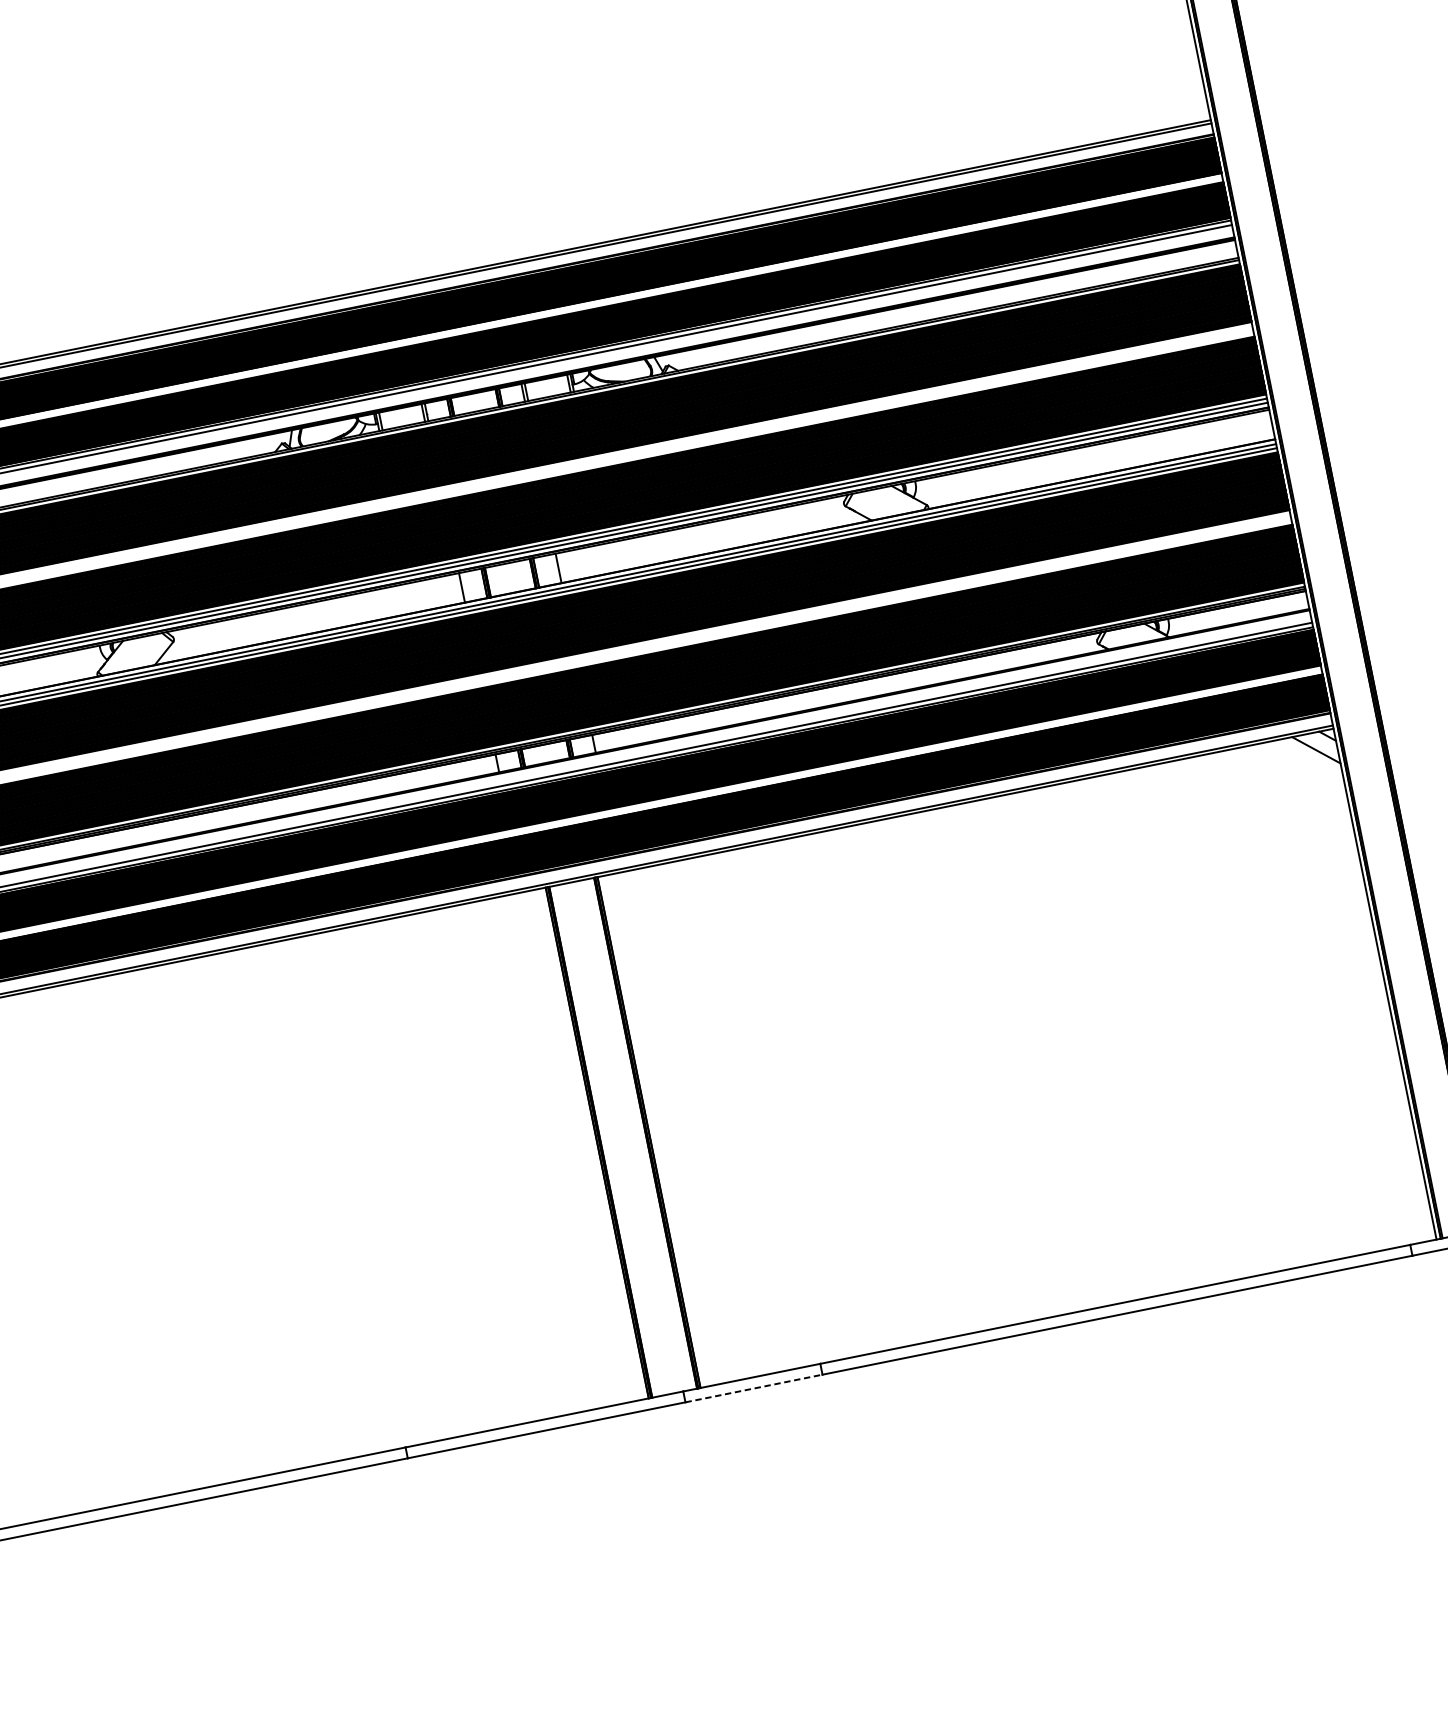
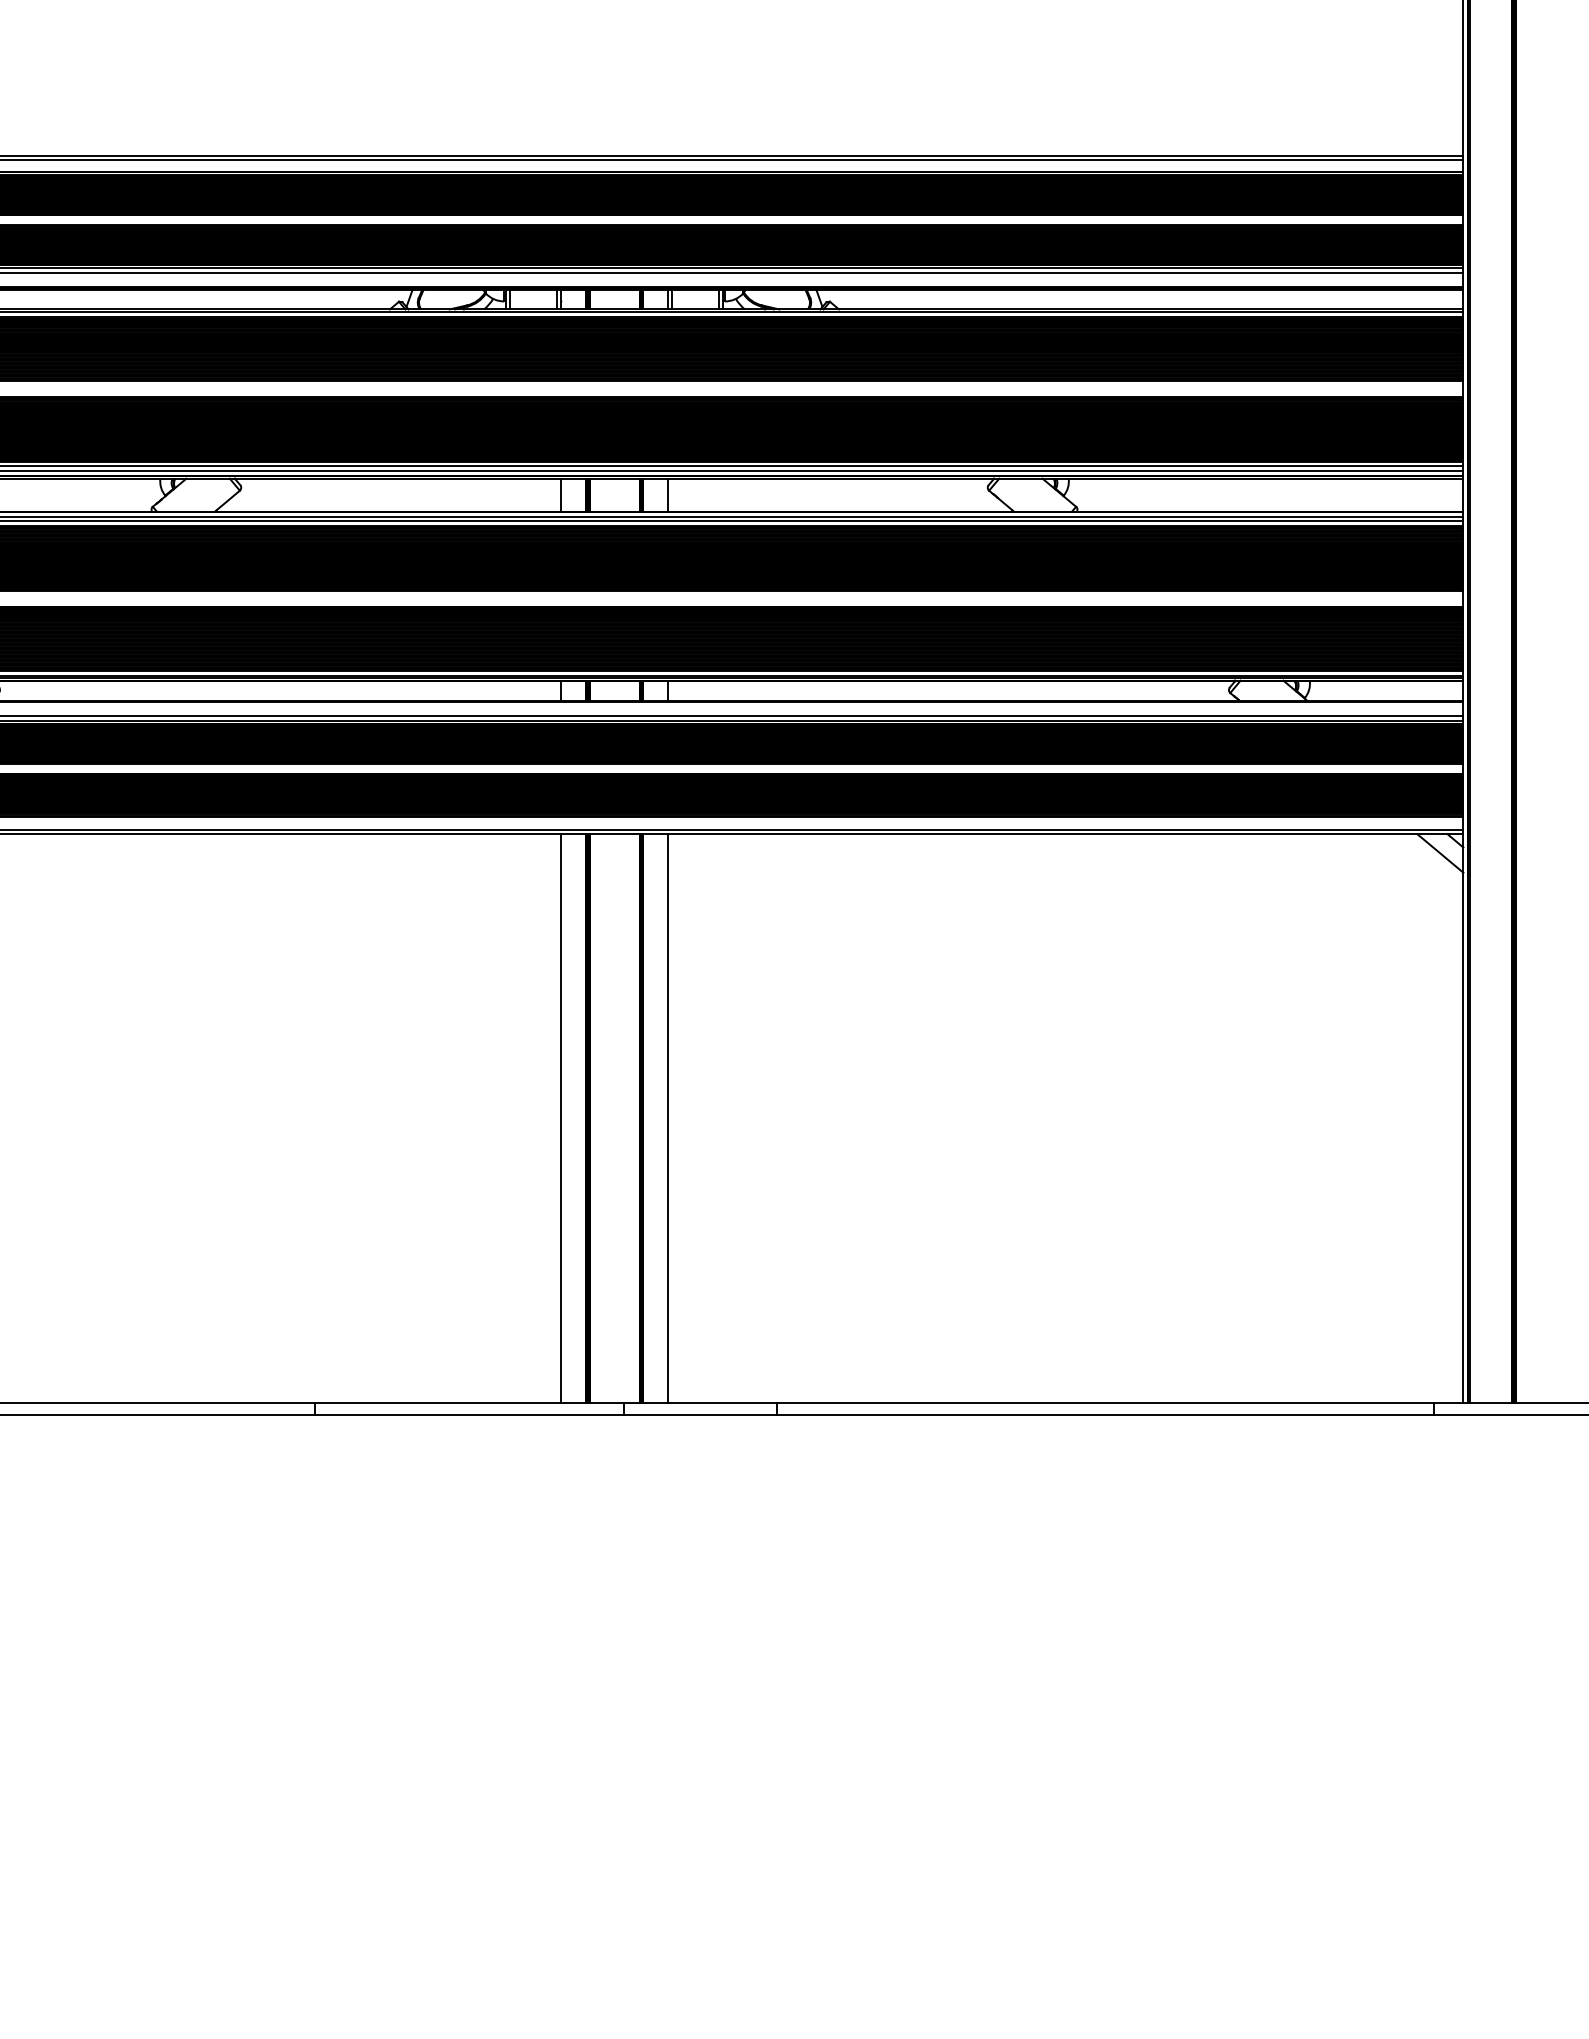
line: (671, 1127) -> (668, 1118), added
line: (574, 1147) -> (560, 1118), added
line: (754, 1388) -> (700, 1415), dashed -> solid

